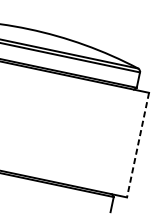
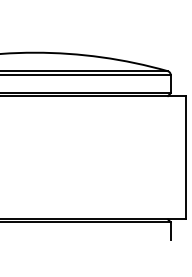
line: (137, 144) -> (185, 157), dashed -> solid

